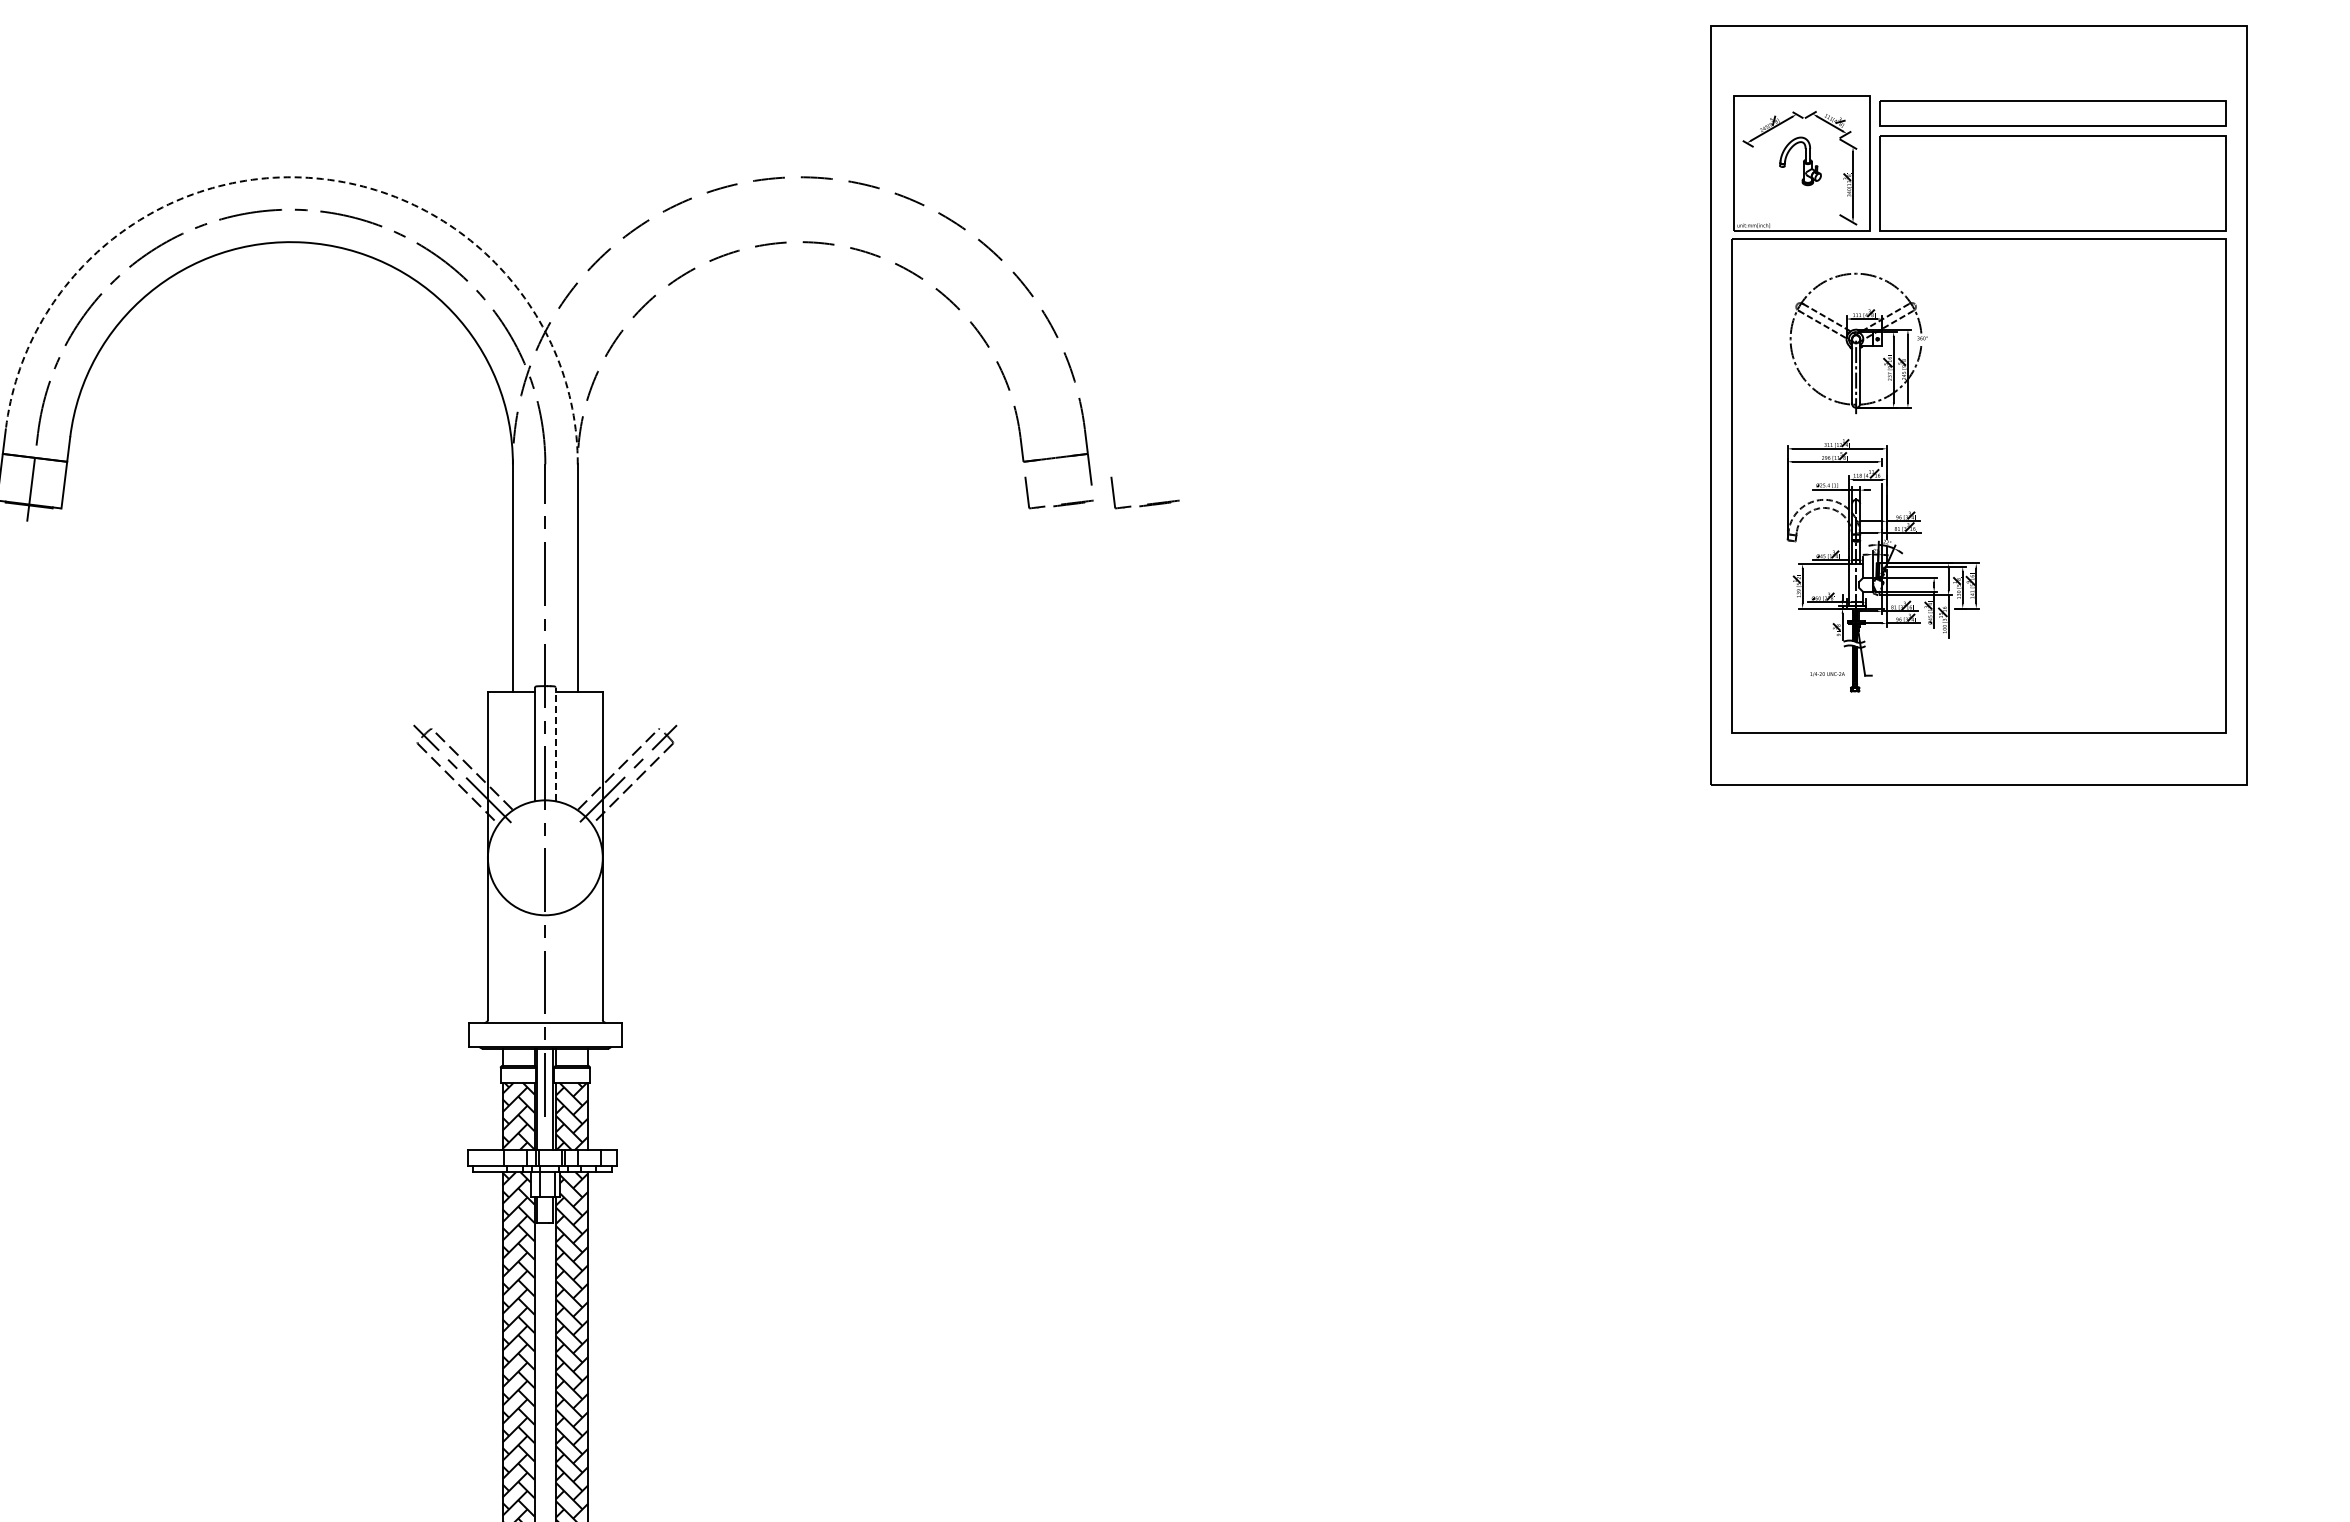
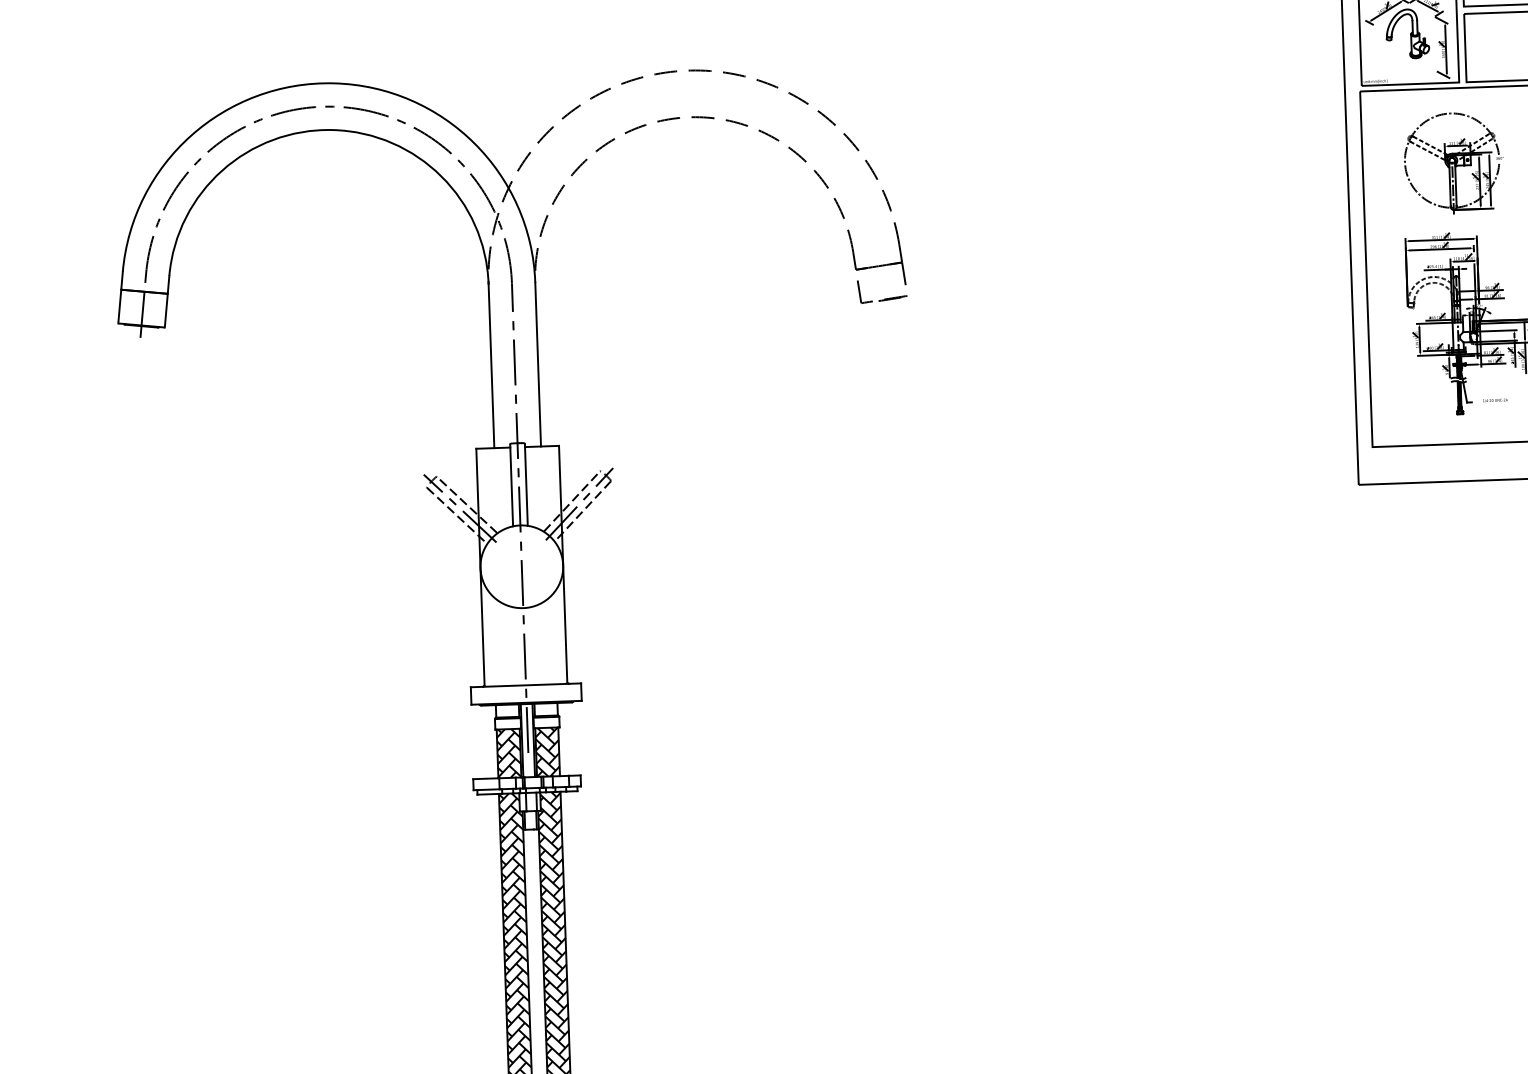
part: (1800, 161) -> (1407, 34), size x1.43
arc: (308, 177) -> (334, 83), dashed -> solid
part: (1147, 503) -> (946, 296), removed
text: (1827, 674) -> (1495, 400), moved
line: (555, 744) -> (526, 484), dashed -> solid

